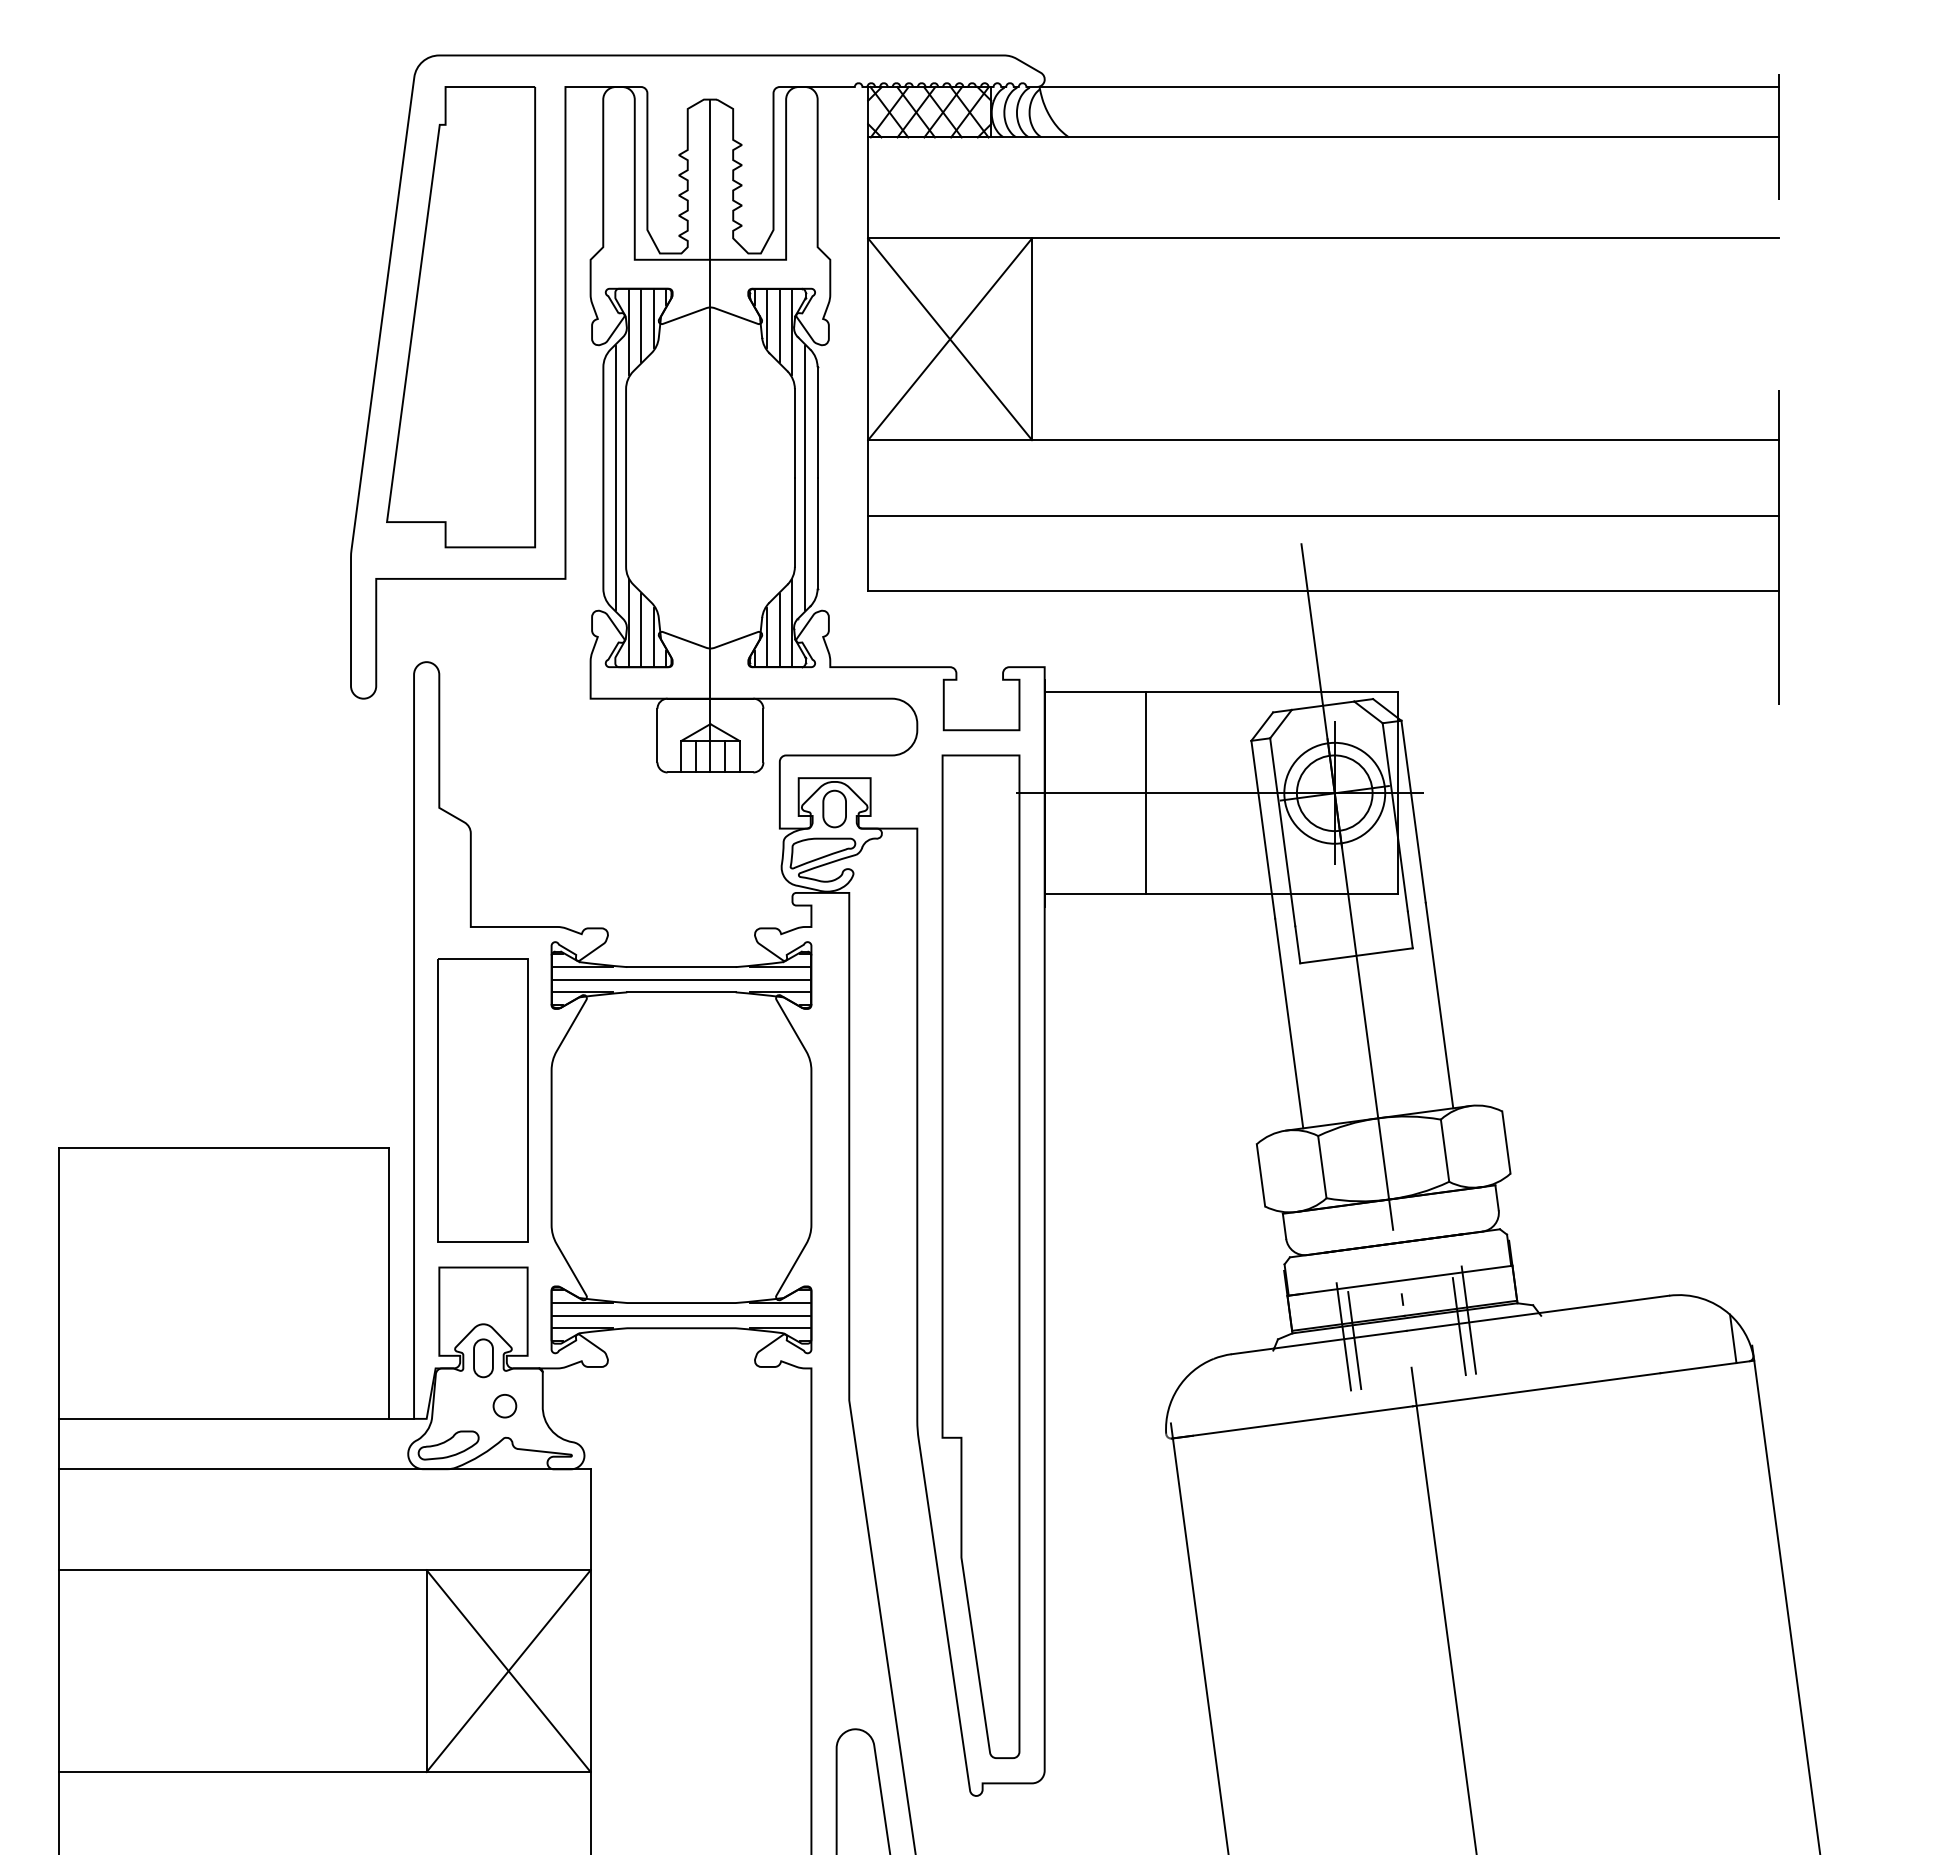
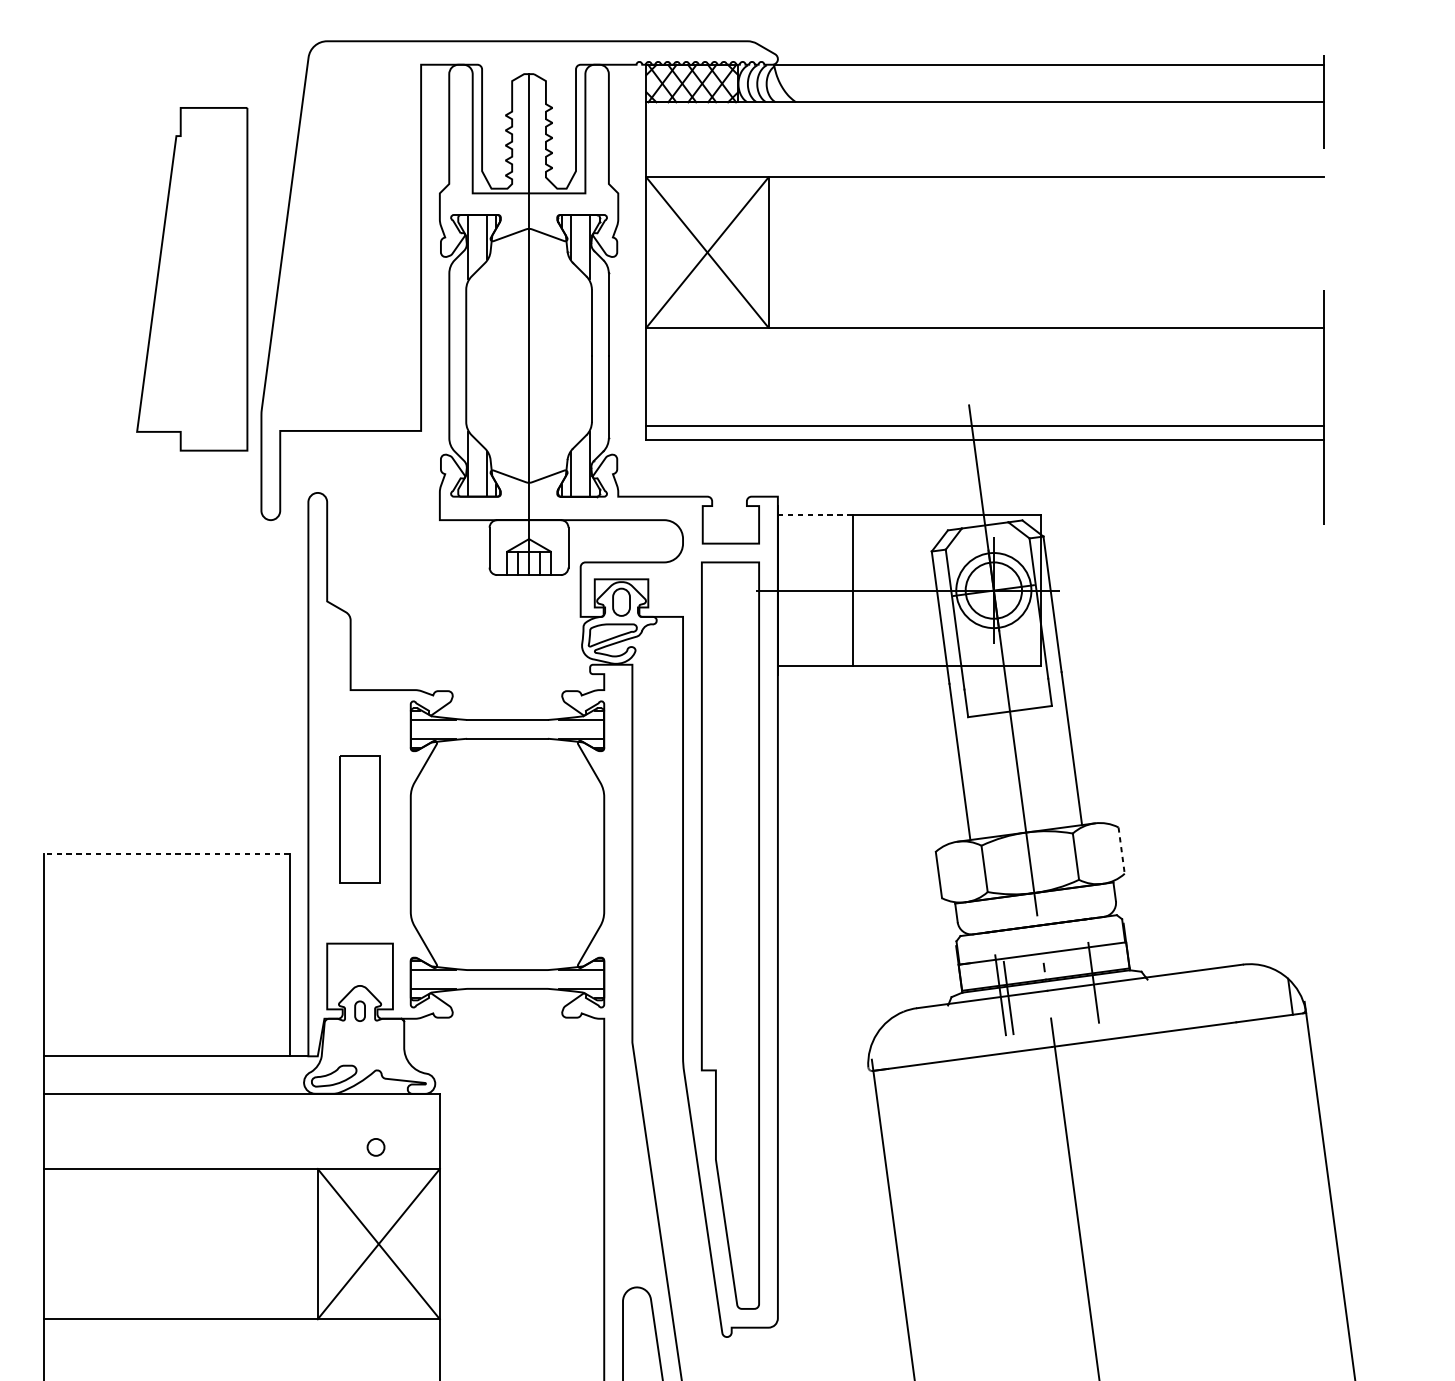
part: (460, 317) -> (191, 279), moved
line: (641, 325) -> (477, 242), removed
line: (779, 325) -> (580, 242), removed
line: (615, 477) -> (458, 355), removed
line: (804, 477) -> (599, 355), removed
line: (1323, 515) -> (985, 426), moved
line: (641, 629) -> (477, 468), removed
line: (779, 629) -> (580, 468), removed
line: (1095, 692) -> (815, 515), solid -> dashed
line: (681, 979) -> (507, 729), removed
part: (482, 1100) -> (359, 819), size x0.6
line: (1506, 1143) -> (1121, 851), solid -> dashed
line: (223, 1147) -> (166, 854), solid -> dashed
line: (681, 1315) -> (507, 979), removed
line: (1458, 1326) -> (1085, 987), removed
part: (483, 1358) -> (360, 1011), size x0.7
circle: (504, 1406) -> (375, 1147), moved

